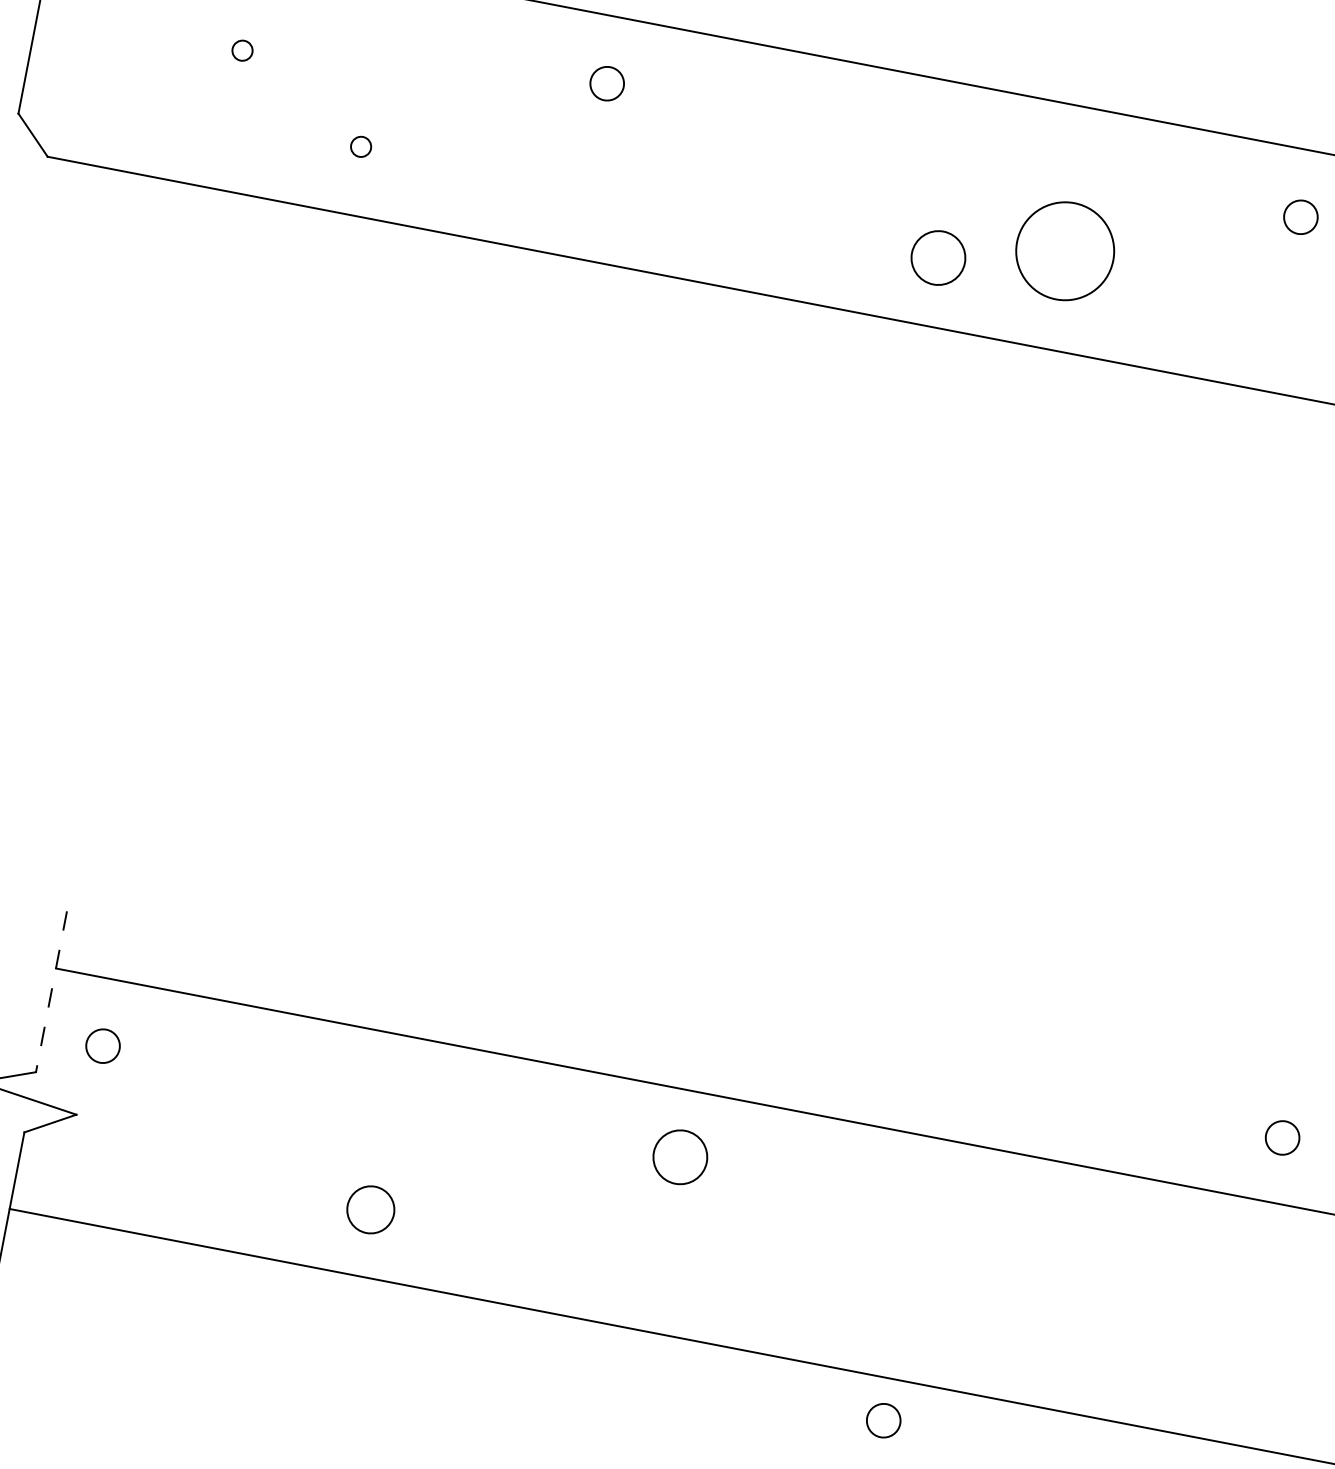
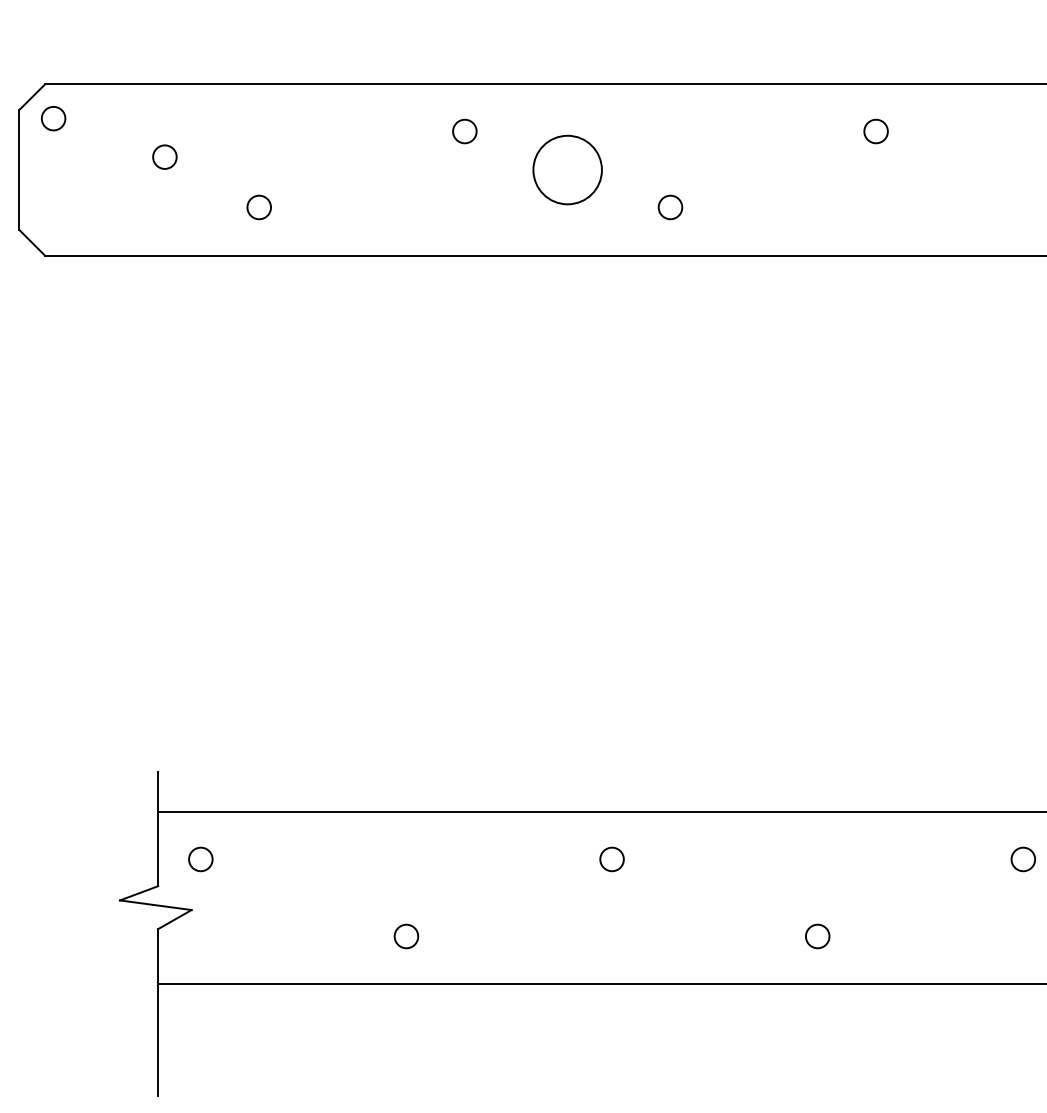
circle: (242, 49) -> (164, 156), size x1.67
circle: (606, 83) -> (464, 131), moved
circle: (360, 146) -> (258, 207), size x1.67
circle: (1300, 217) -> (875, 131), moved
circle: (1065, 250) -> (567, 169), moved
circle: (938, 258) -> (670, 207), size x0.62
line: (51, 992) -> (158, 829), dashed -> solid
circle: (1281, 1137) -> (1022, 859), moved
circle: (679, 1157) -> (611, 859), size x0.62
circle: (370, 1209) -> (406, 936), size x0.71
circle: (883, 1420) -> (817, 936), moved

